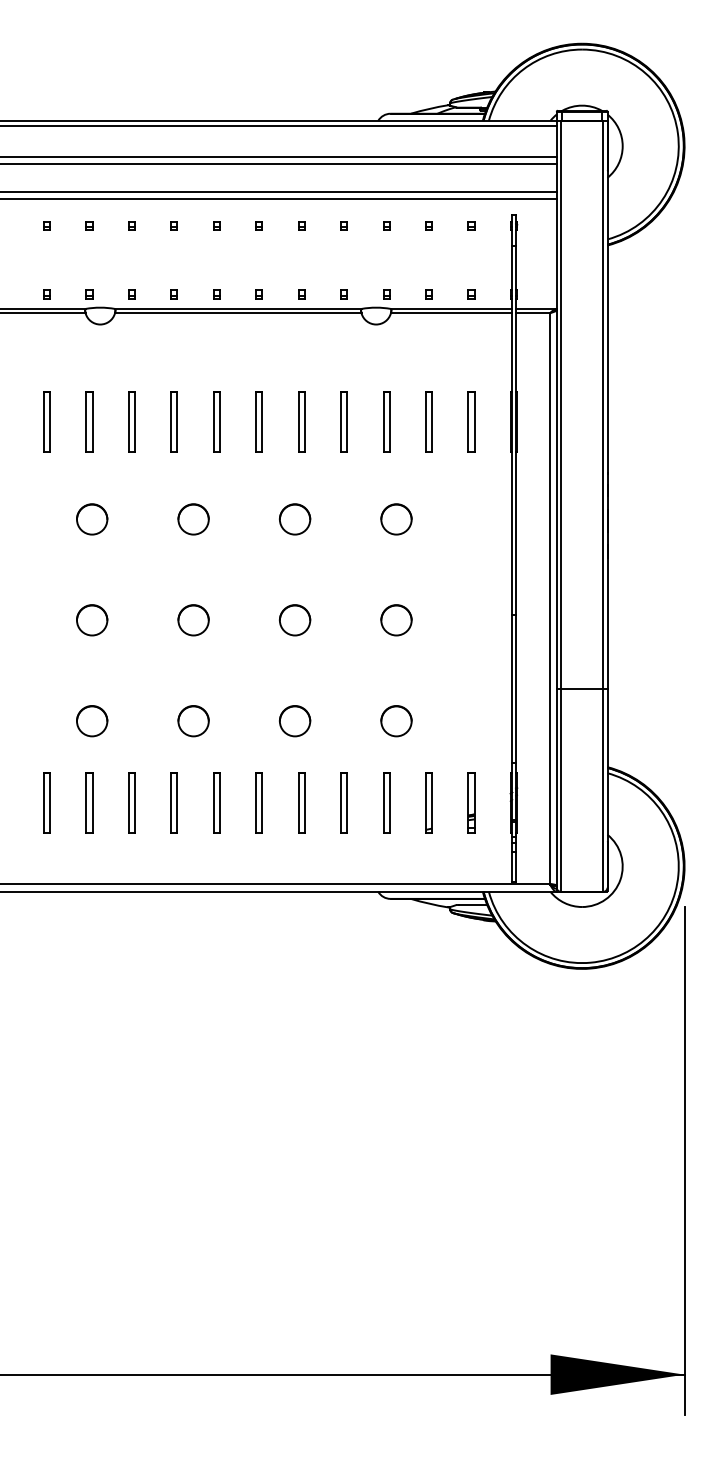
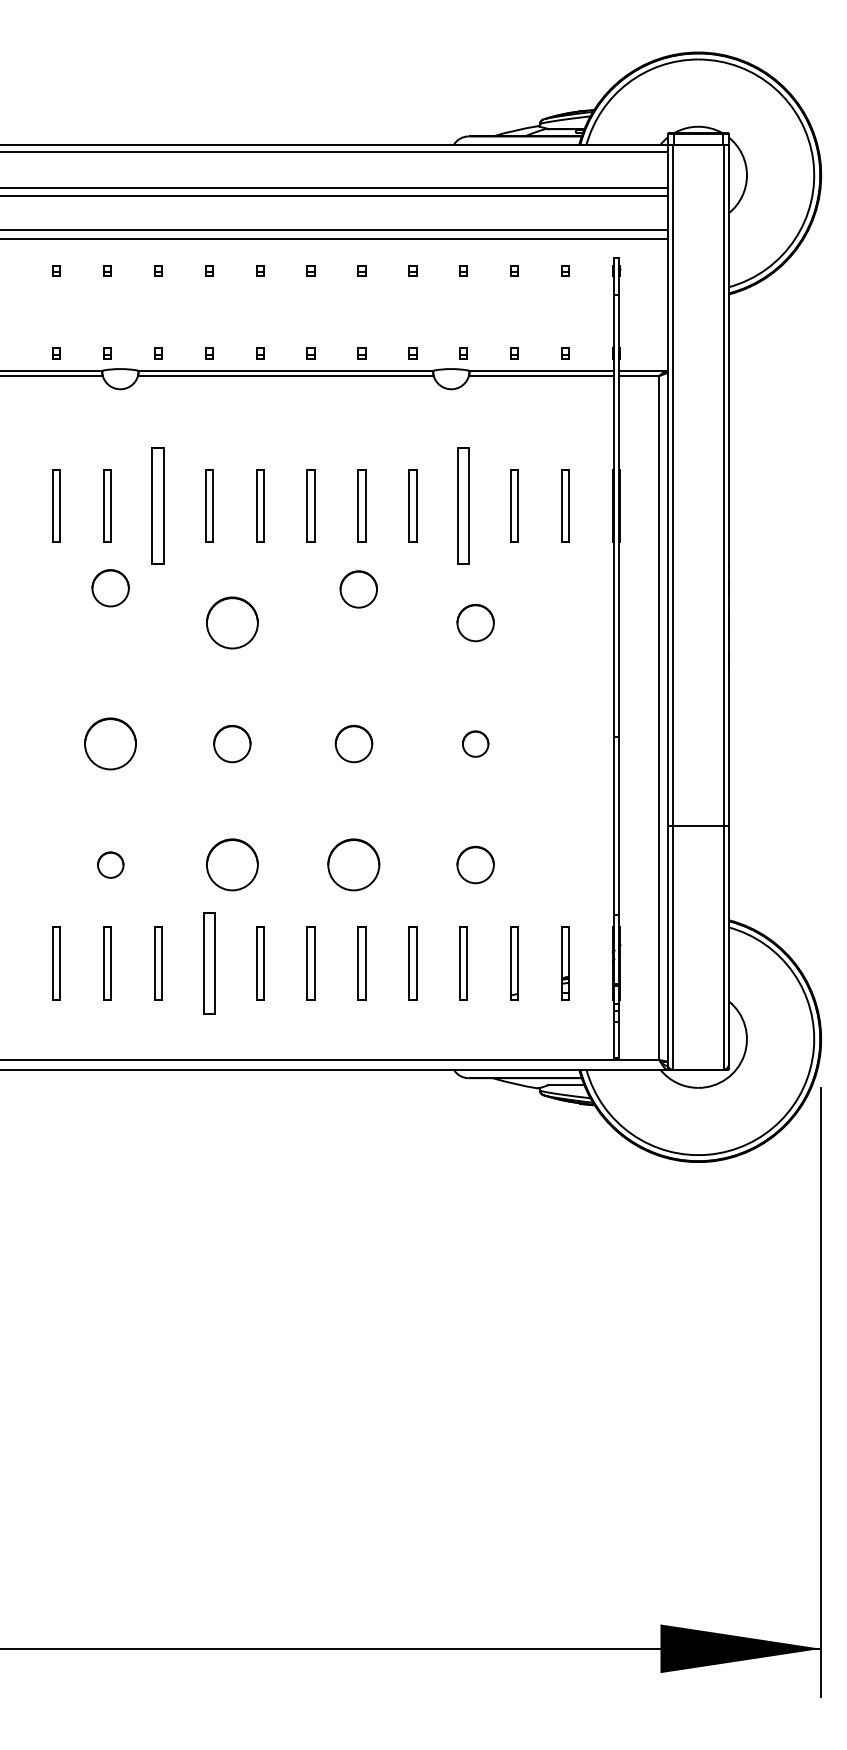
part: (131, 421) -> (157, 505), size x1.6
part: (386, 421) -> (463, 505), size x1.6
circle: (92, 519) -> (111, 588), moved
circle: (193, 519) -> (232, 623), size x1.4
part: (294, 519) -> (358, 589), moved
circle: (92, 620) -> (111, 744), size x1.4
circle: (396, 620) -> (475, 744), size x0.7
circle: (92, 721) -> (111, 865), size x0.7
circle: (193, 721) -> (232, 865), size x1.4
circle: (295, 721) -> (354, 865), size x1.4
part: (173, 802) -> (208, 962), size x1.4

